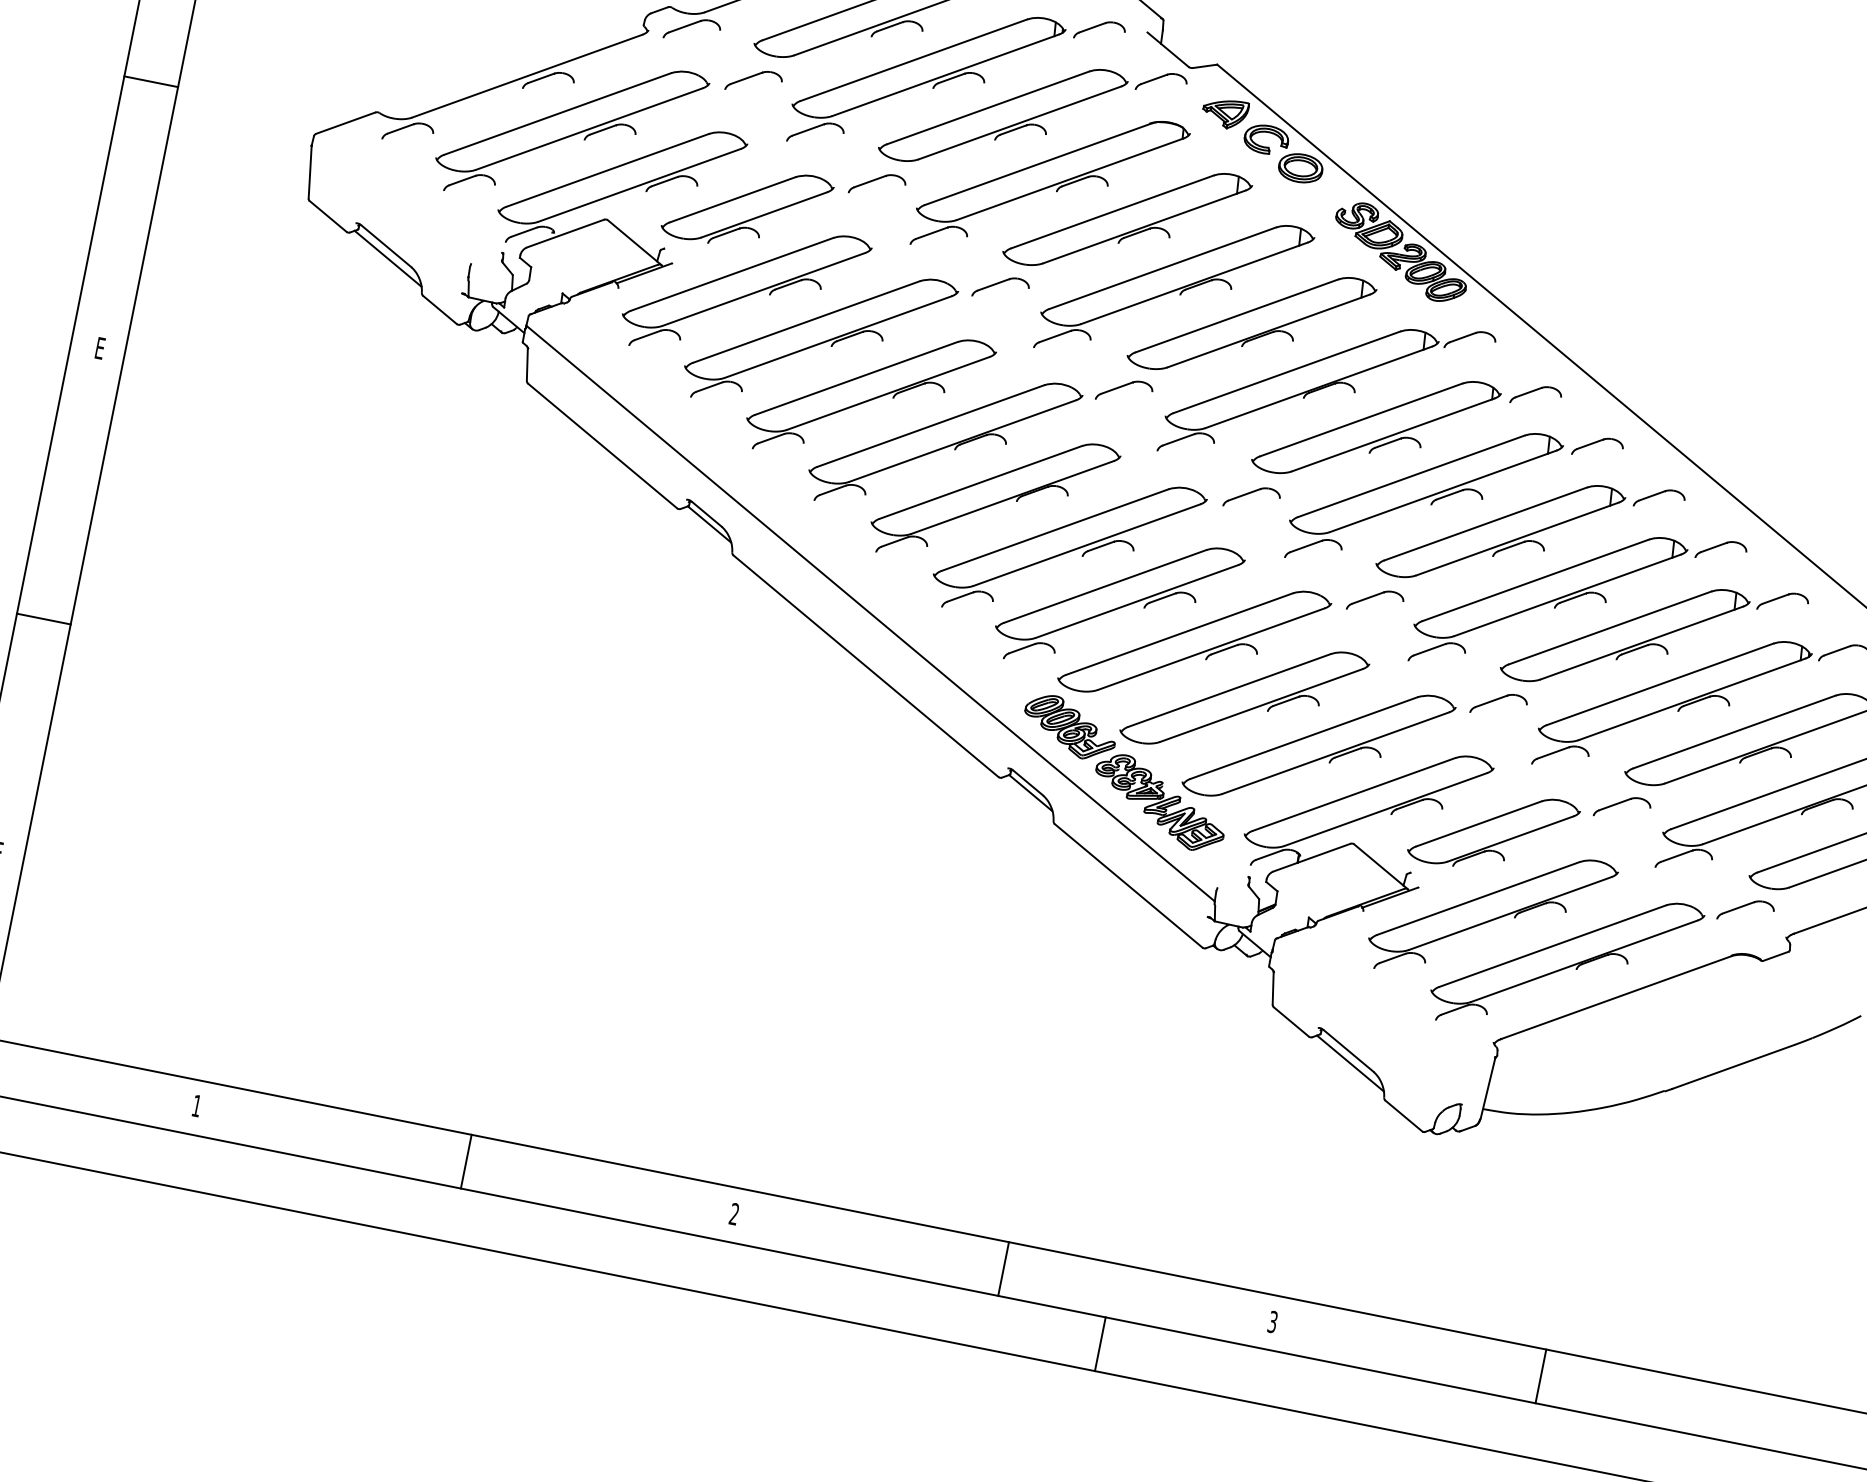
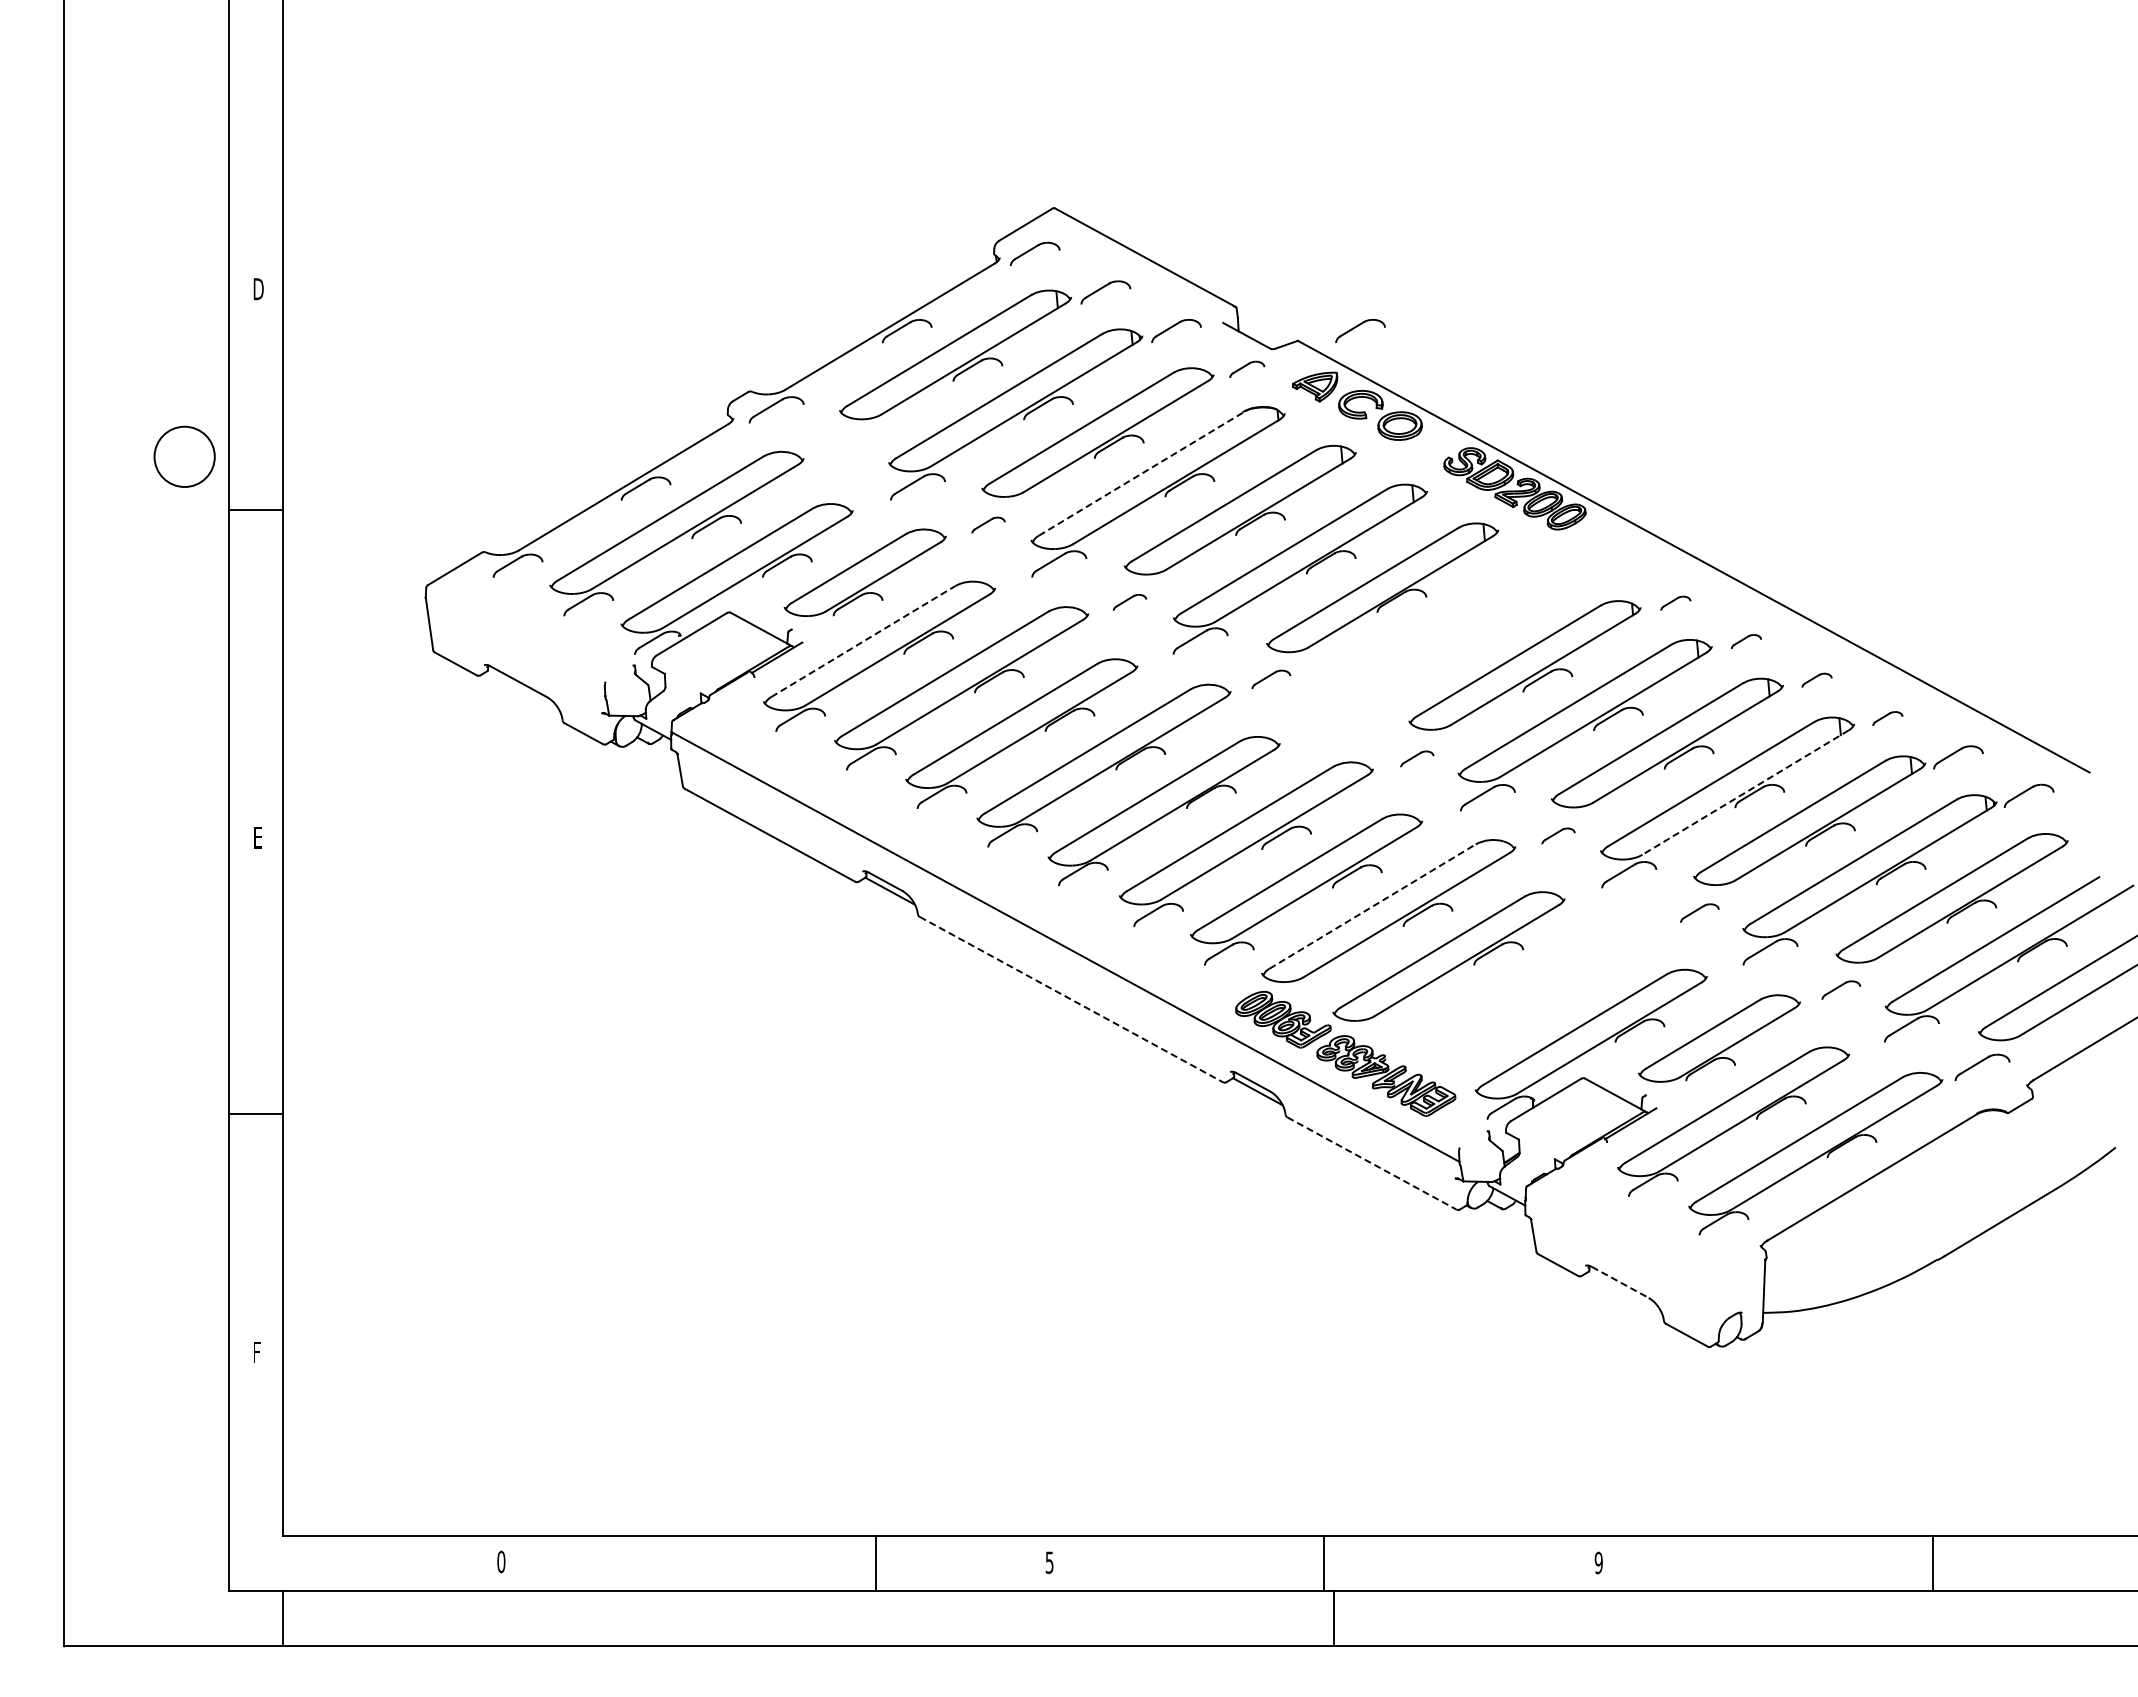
part: (1280, 67) -> (1360, 331), added
line: (150, 81) -> (255, 510), moved
part: (754, 81) -> (847, 447), removed
part: (1162, 82) -> (1247, 369), size x0.7
line: (1038, 164) -> (1142, 473), solid -> dashed
part: (877, 184) -> (988, 524), size x0.6
line: (387, 258) -> (522, 693), removed
line: (732, 274) -> (863, 641), solid -> dashed
part: (1000, 288) -> (1129, 602), size x0.6
part: (1124, 391) -> (1271, 679), size x0.7
part: (1326, 392) -> (1469, 640), removed
part: (1536, 396) -> (1675, 603), size x0.6
part: (1598, 447) -> (1746, 641), size x0.6
part: (1252, 497) -> (1417, 758), size x0.6
part: (1659, 499) -> (1816, 680), size x0.6
part: (1721, 550) -> (1887, 718), size x0.6
line: (1567, 595) -> (1745, 792), solid -> dashed
part: (1375, 600) -> (1558, 835), size x0.6
line: (1180, 634) -> (1373, 906), solid -> dashed
line: (866, 666) -> (1071, 999), solid -> dashed
part: (1499, 703) -> (1699, 912), size x0.7
part: (1318, 745) -> (1530, 988), removed
part: (1623, 807) -> (1841, 989), size x0.7
line: (1129, 885) -> (1372, 1163), solid -> dashed
line: (1349, 1051) -> (1620, 1282), solid -> dashed
line: (1349, 1063) -> (1623, 1294), removed
text: (197, 1105) -> (501, 1561), 1 -> 0
line: (466, 1161) -> (876, 1563), moved
text: (734, 1213) -> (1049, 1562), 2 -> 5
text: (1272, 1321) -> (1598, 1562), 3 -> 9
line: (1100, 1344) -> (1334, 1618), moved
line: (1541, 1376) -> (1933, 1563), moved

